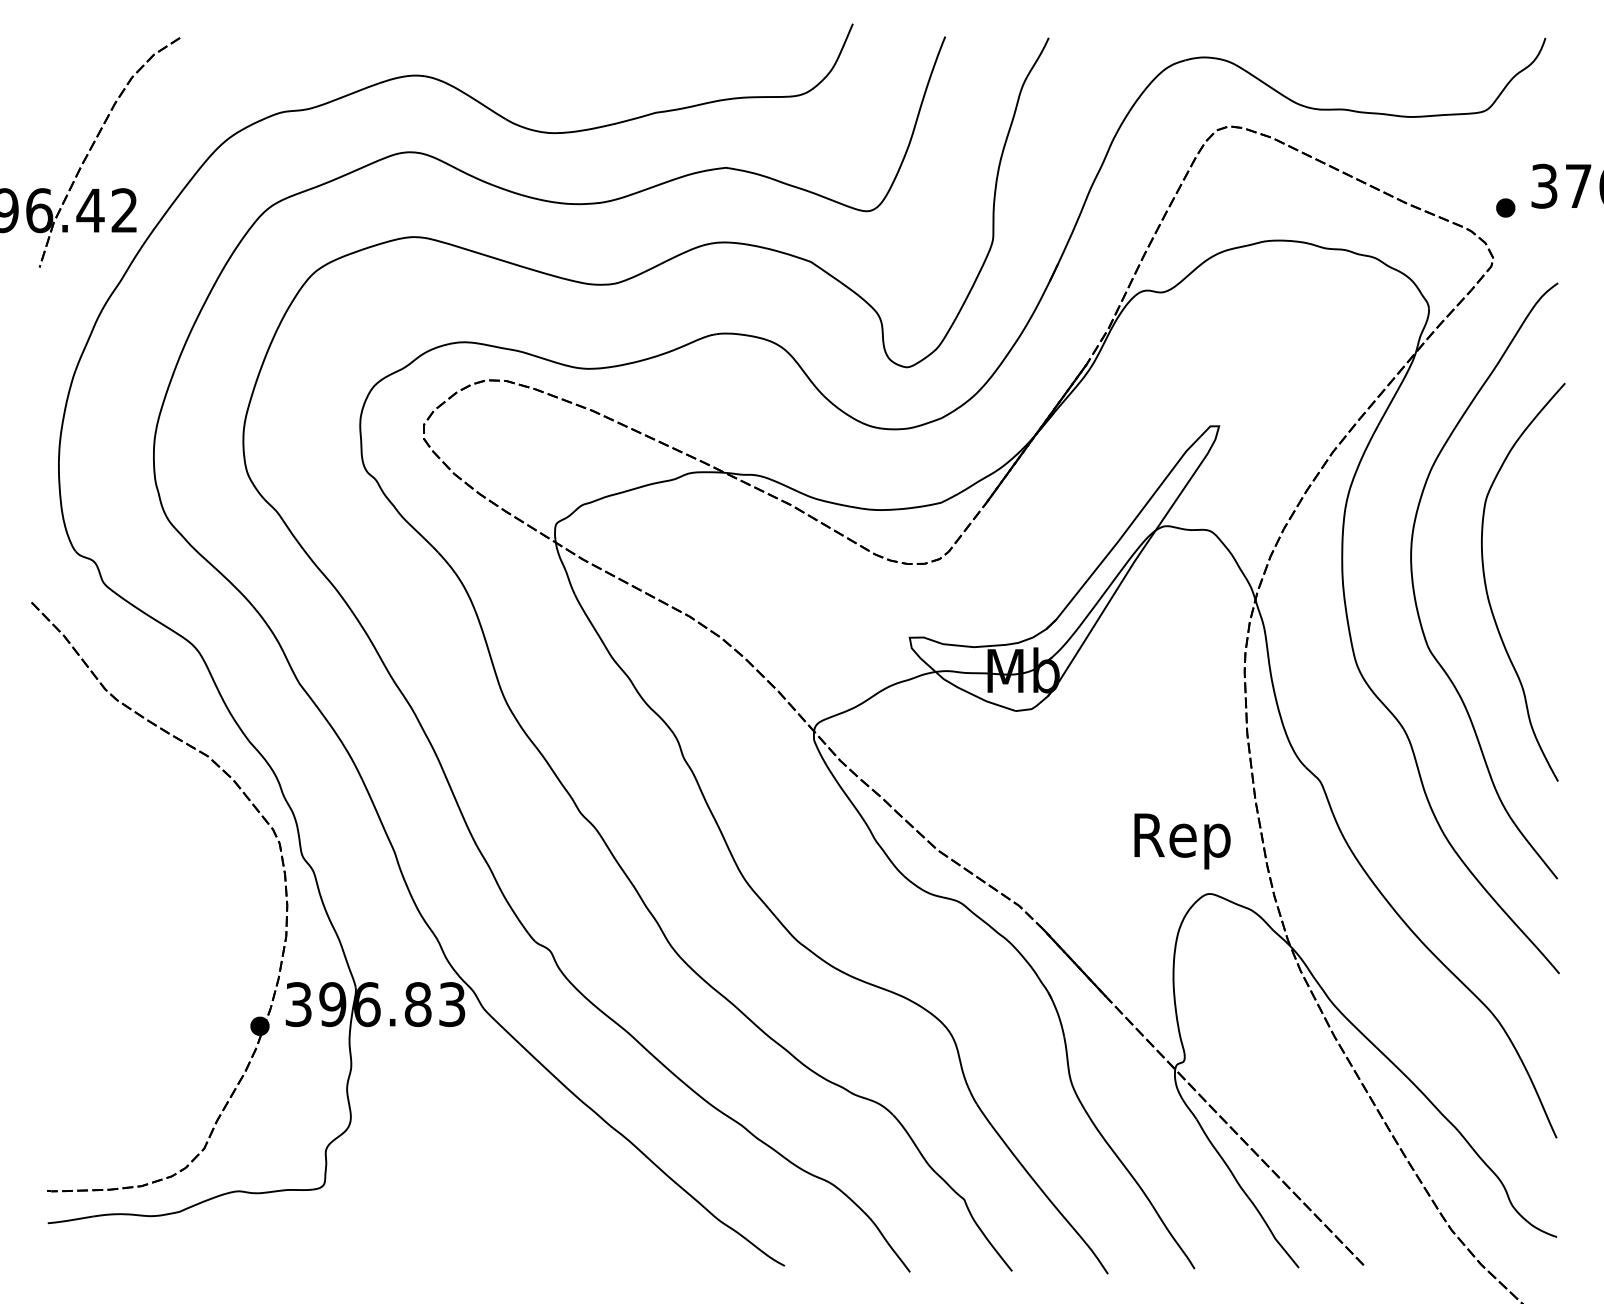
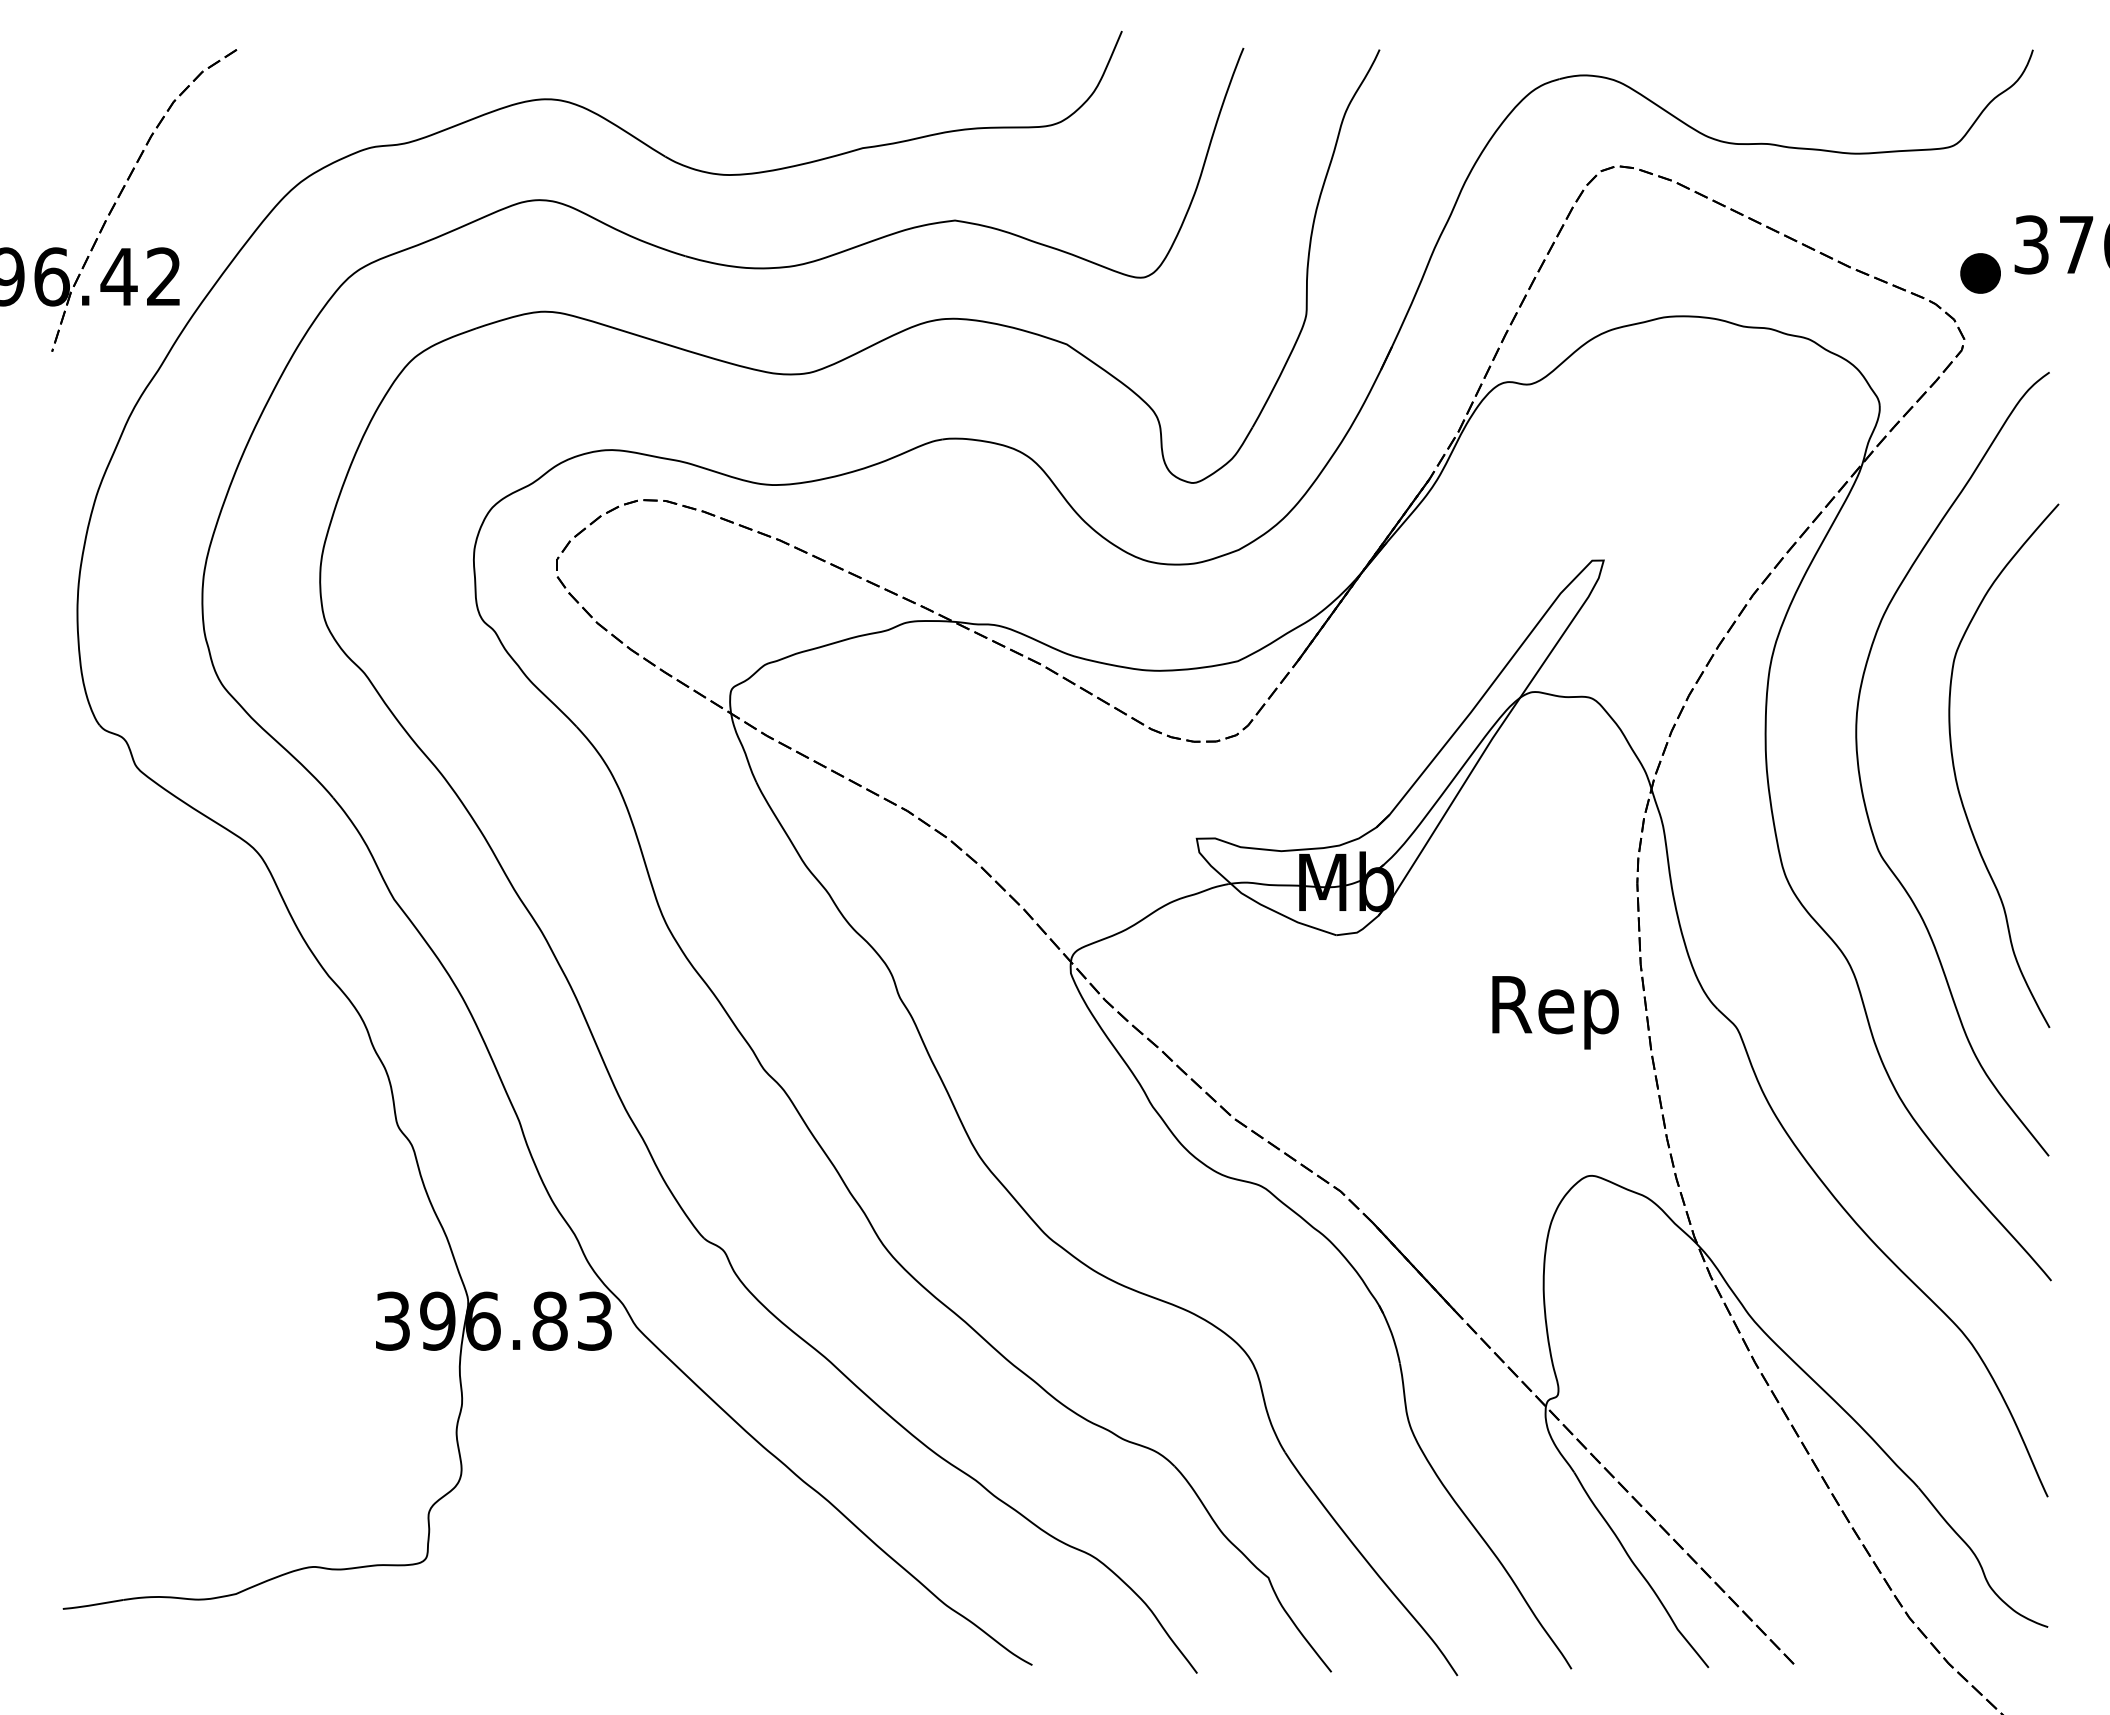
part: (1505, 208) -> (1980, 273), size x1.6
text: (1182, 841) -> (1555, 1012), moved
part: (285, 894) -> (375, 1176), removed

